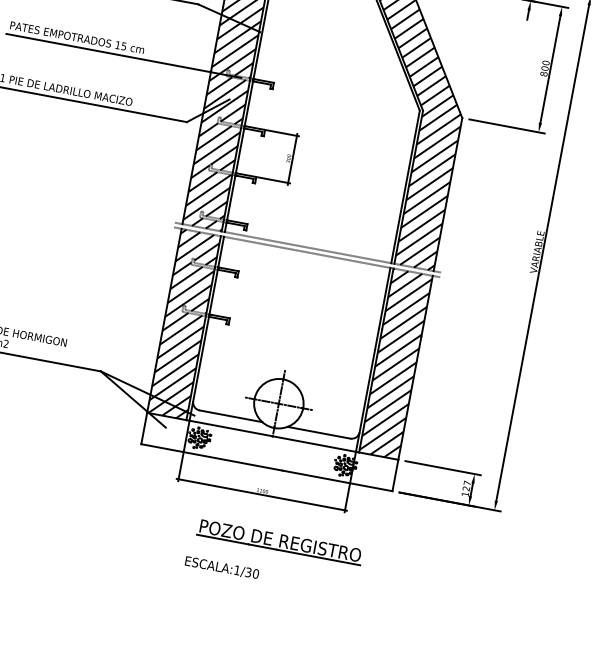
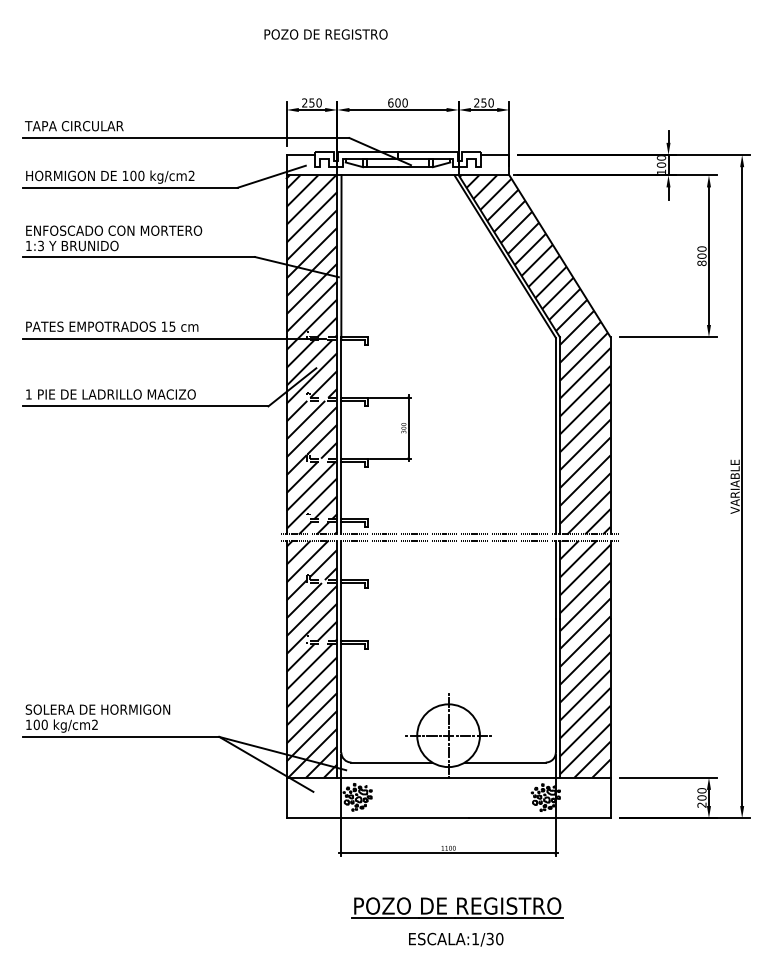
text: (466, 488) -> (701, 797), 127 -> 200
part: (280, 541) -> (457, 907), moved
text: (222, 567) -> (456, 939), moved

